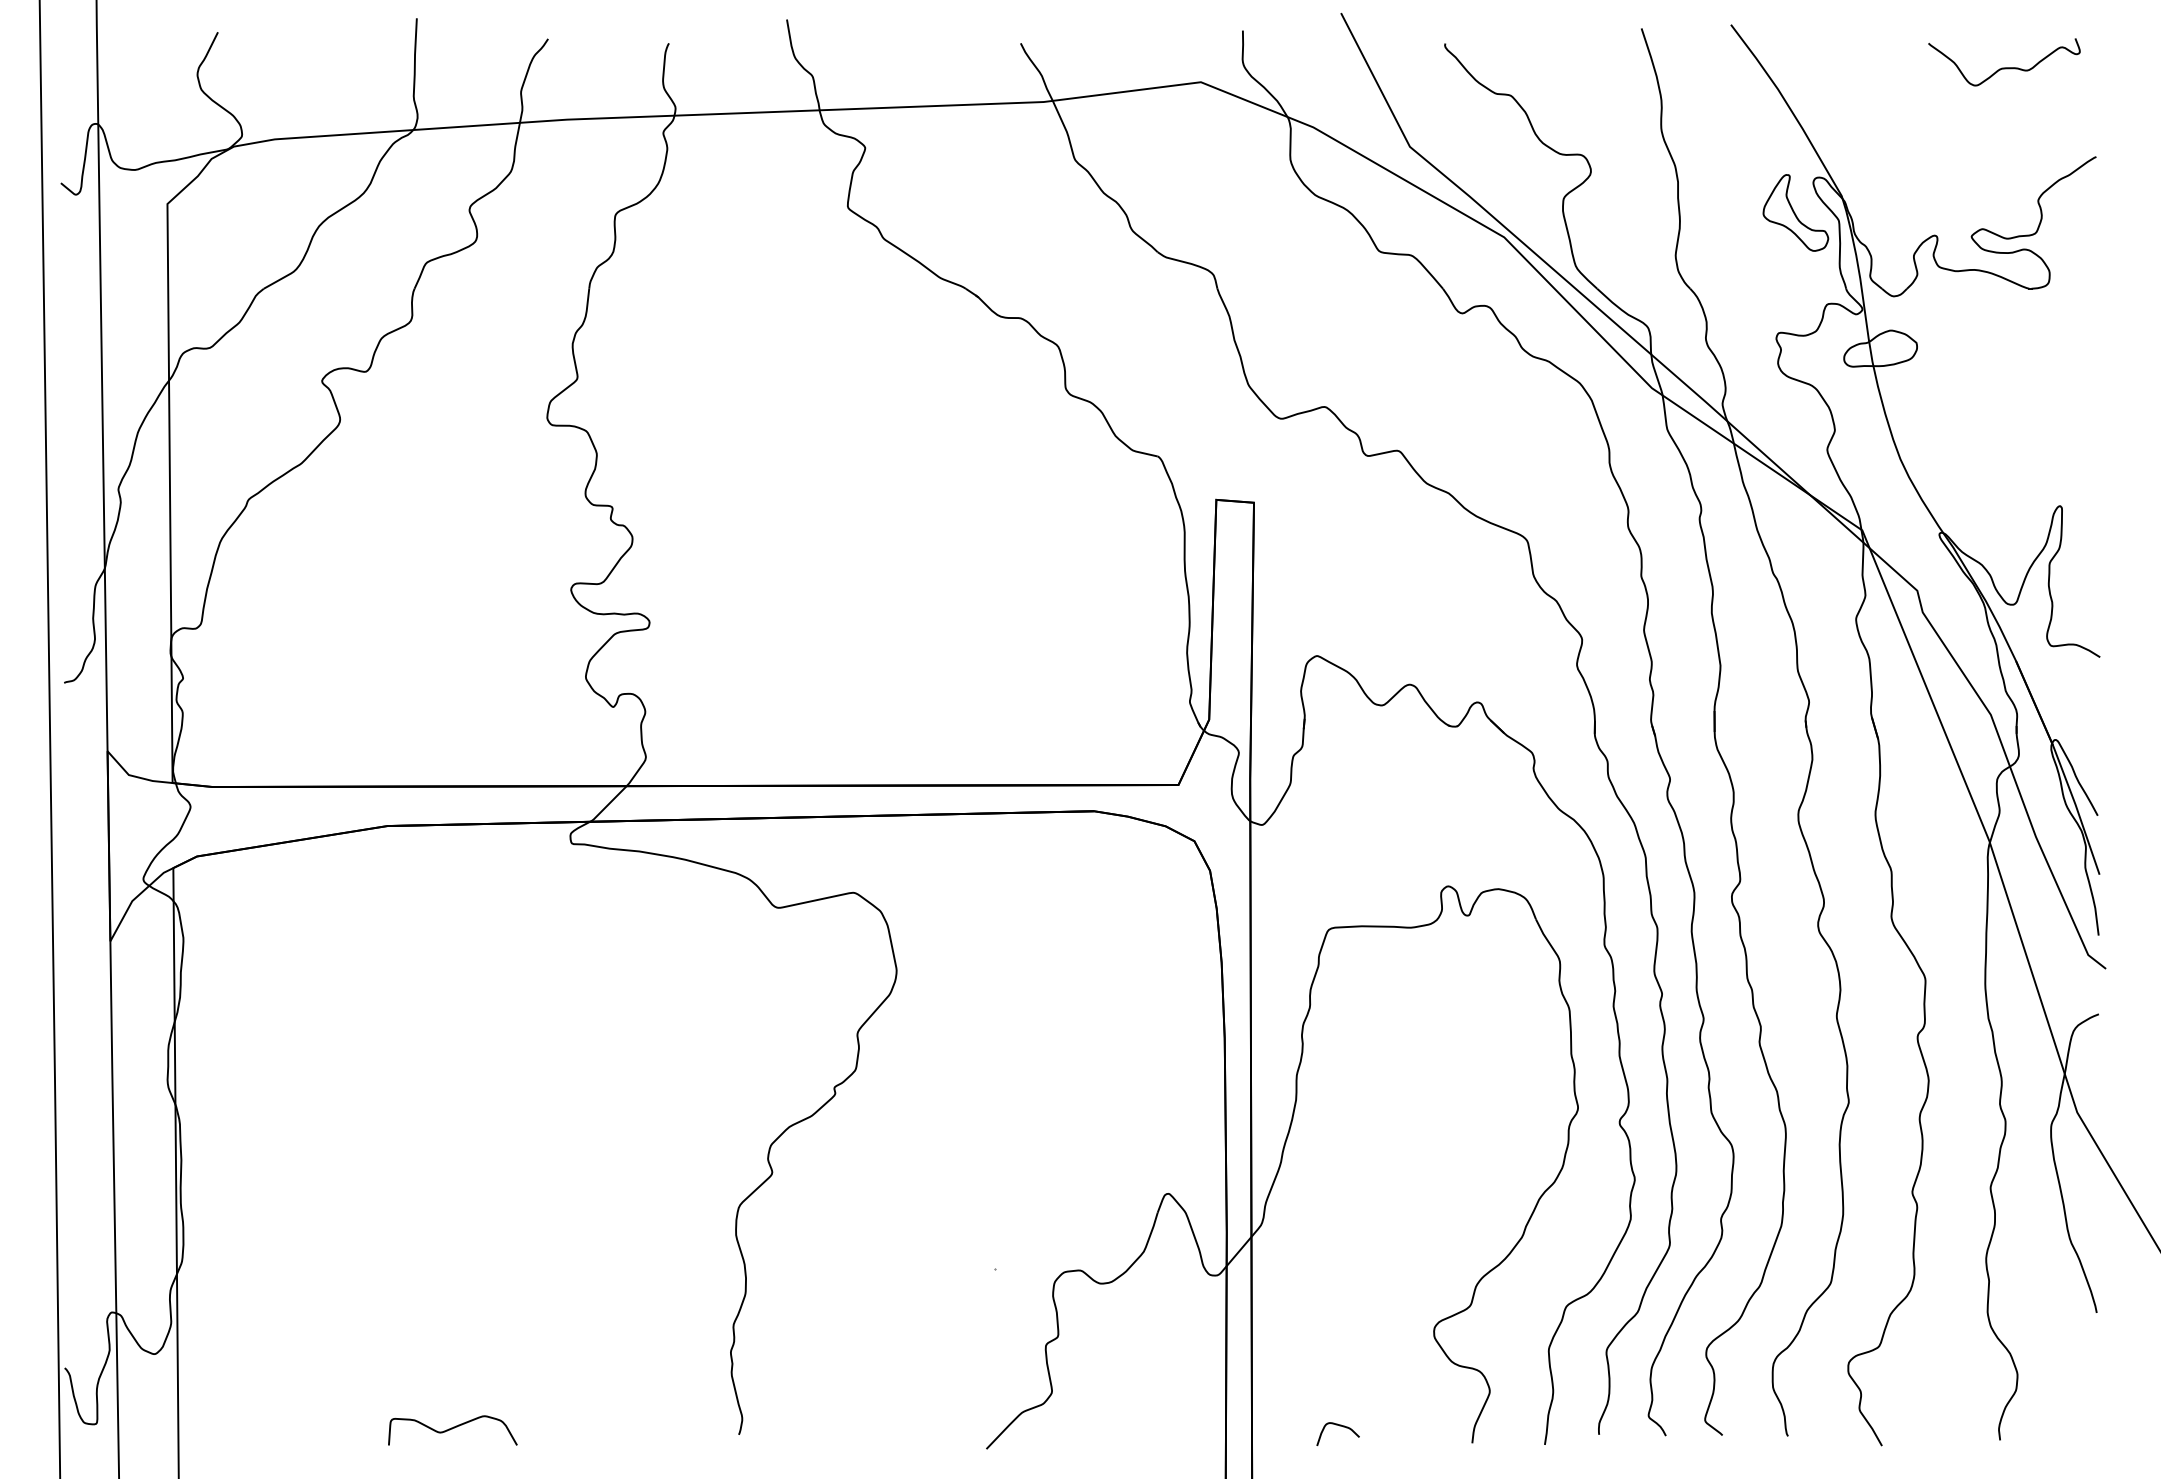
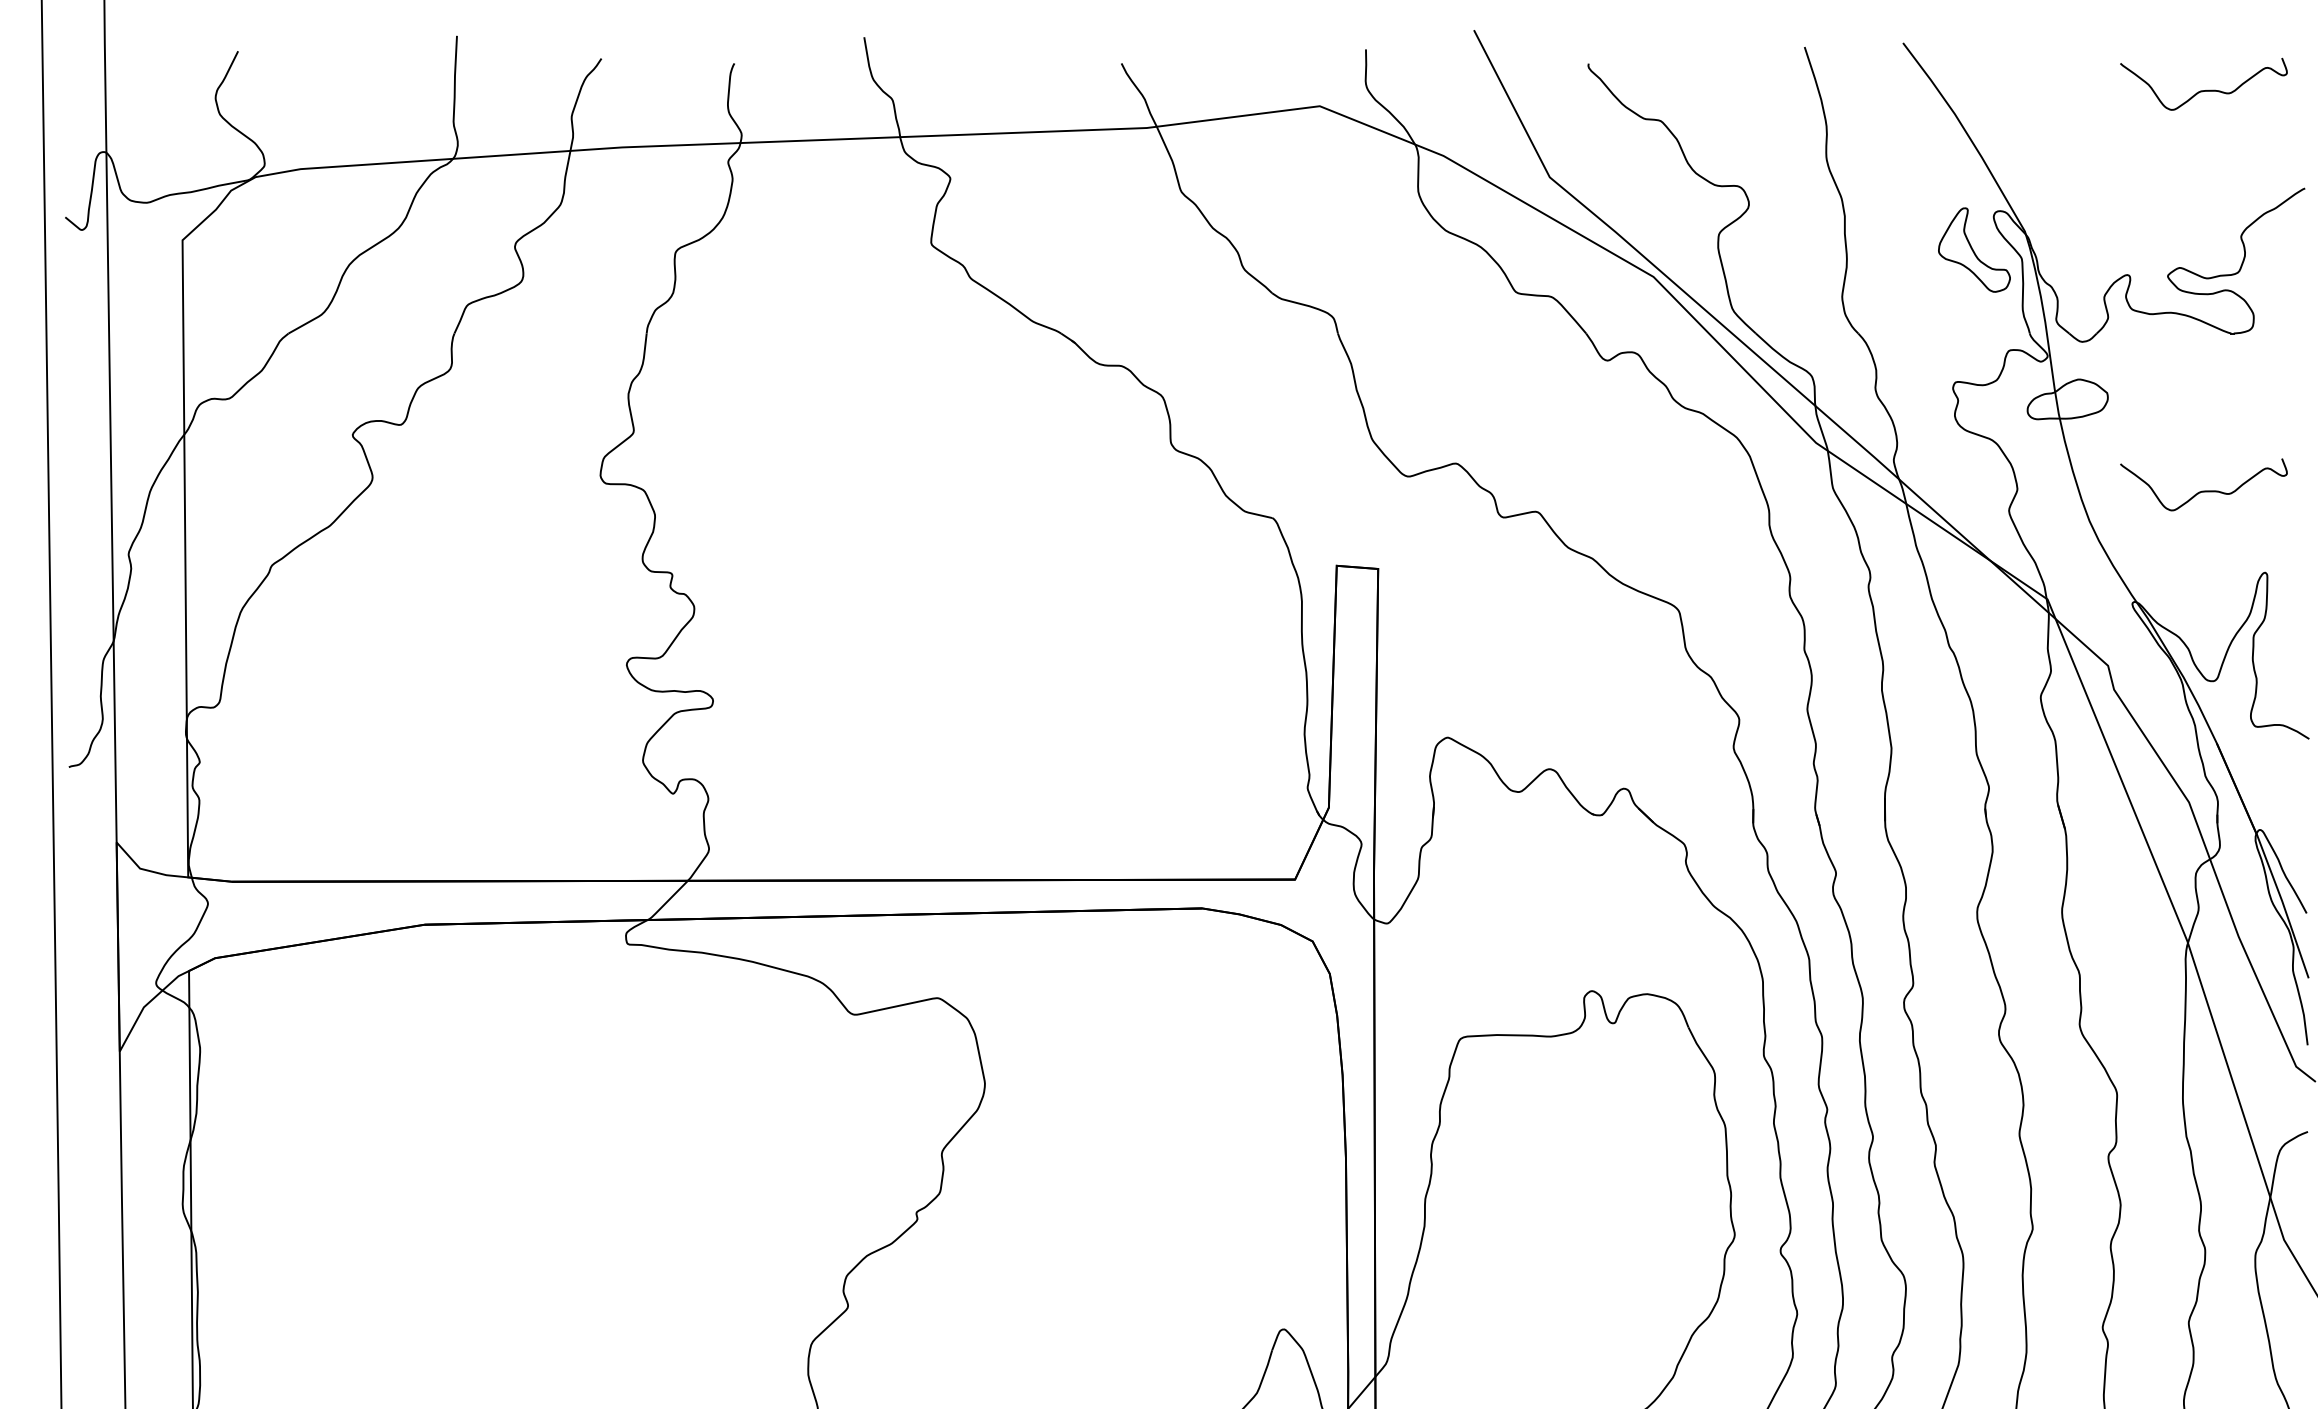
curve: (2004, 431) -> (2204, 490), added

